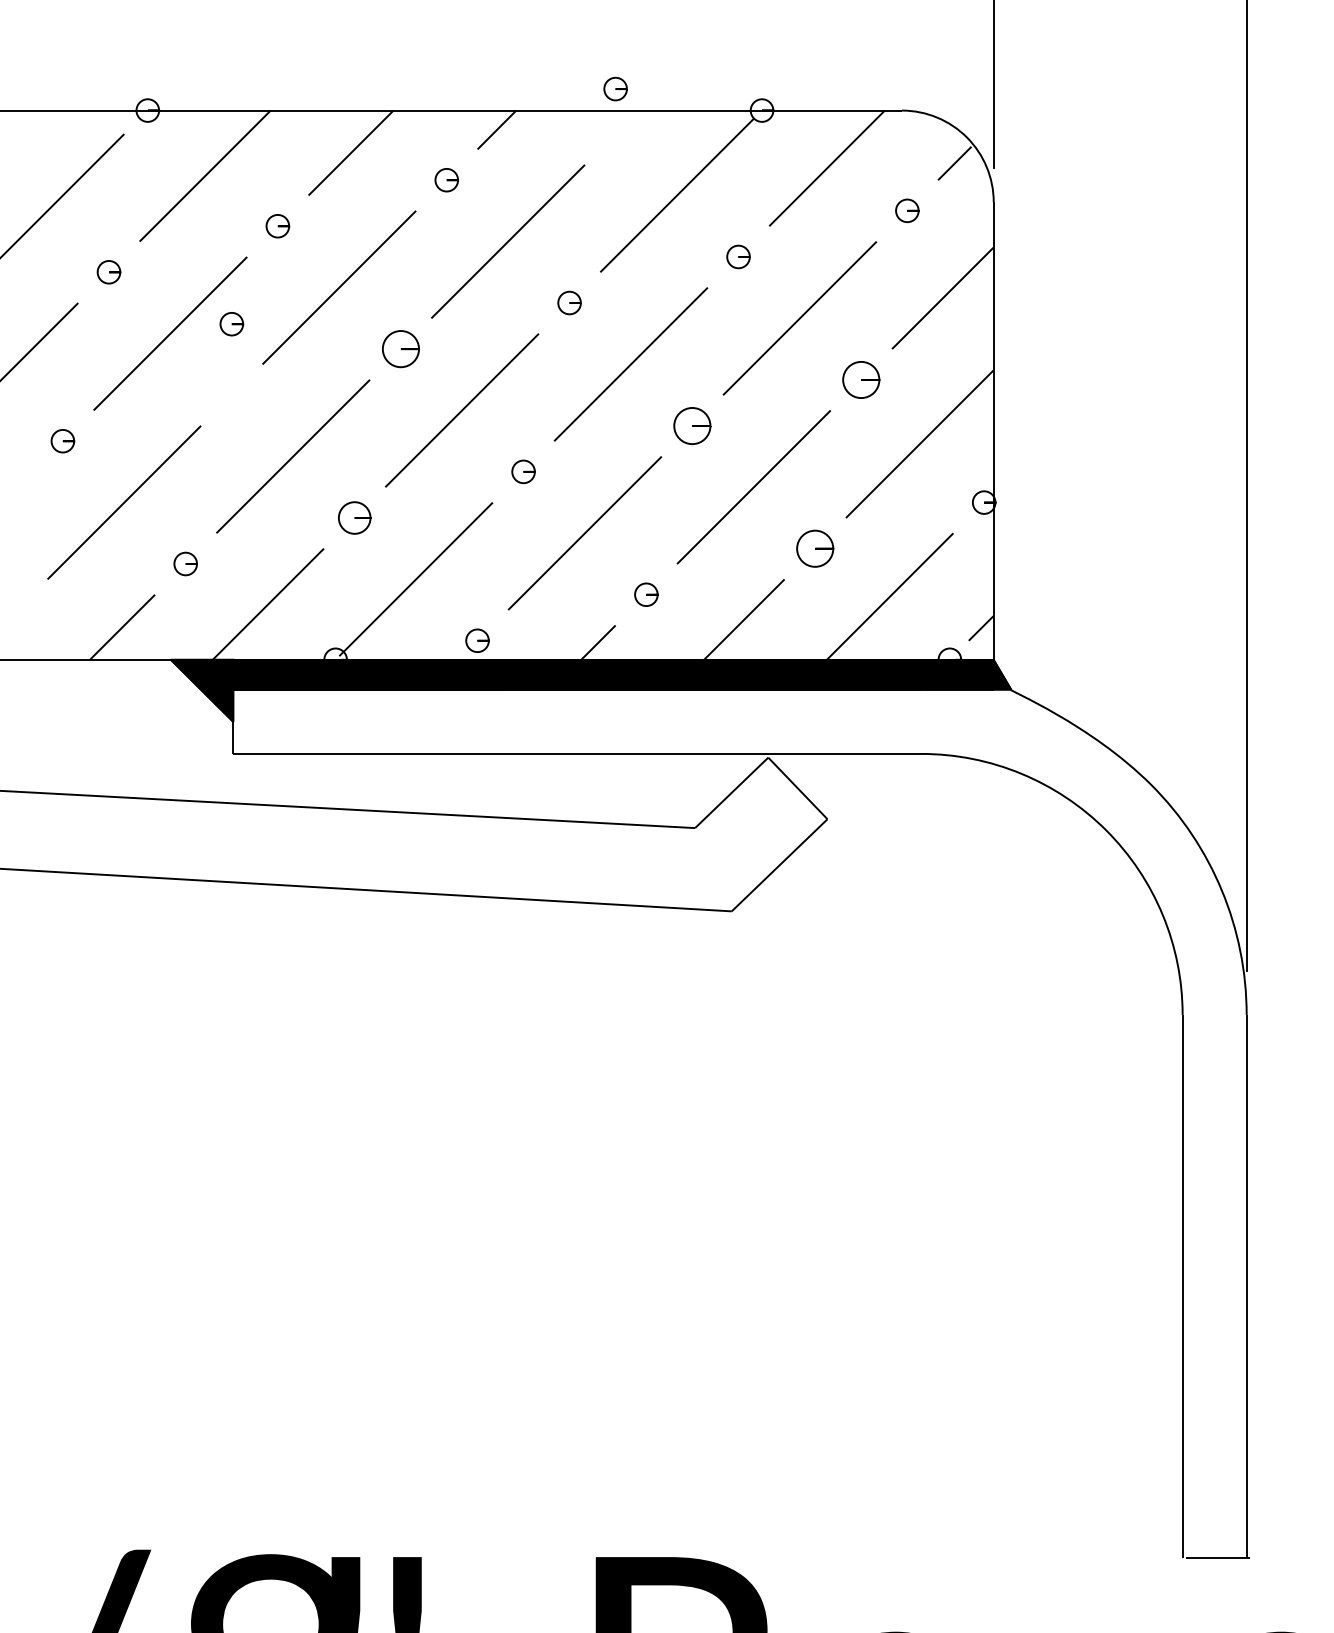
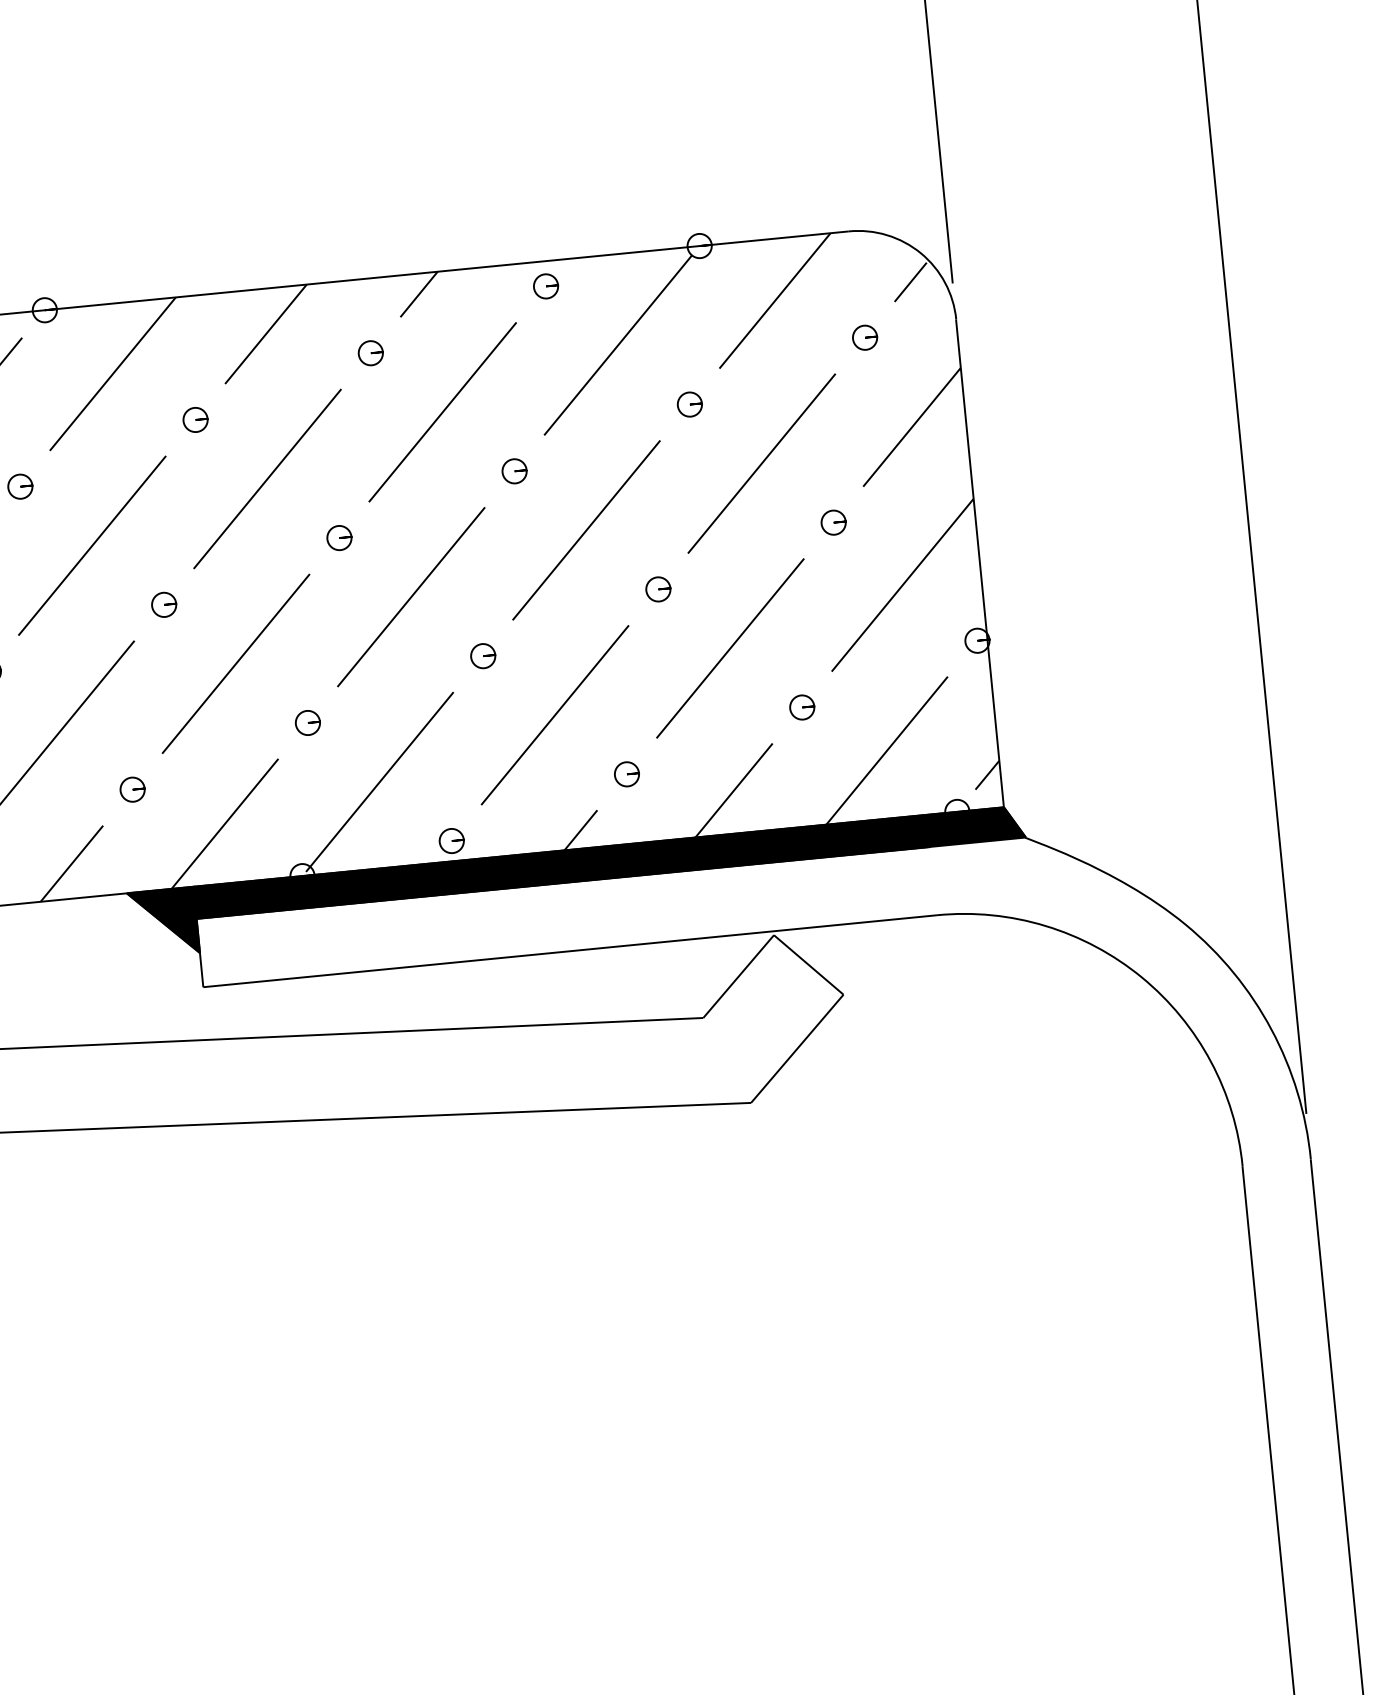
part: (615, 88) -> (545, 285), moved
part: (231, 324) -> (163, 605), moved
part: (400, 348) -> (339, 537), size x0.62
part: (861, 379) -> (833, 522), size x0.62
part: (692, 425) -> (658, 589), size x0.62
part: (354, 517) -> (307, 722), size x0.71
part: (815, 548) -> (802, 707), size x0.62

